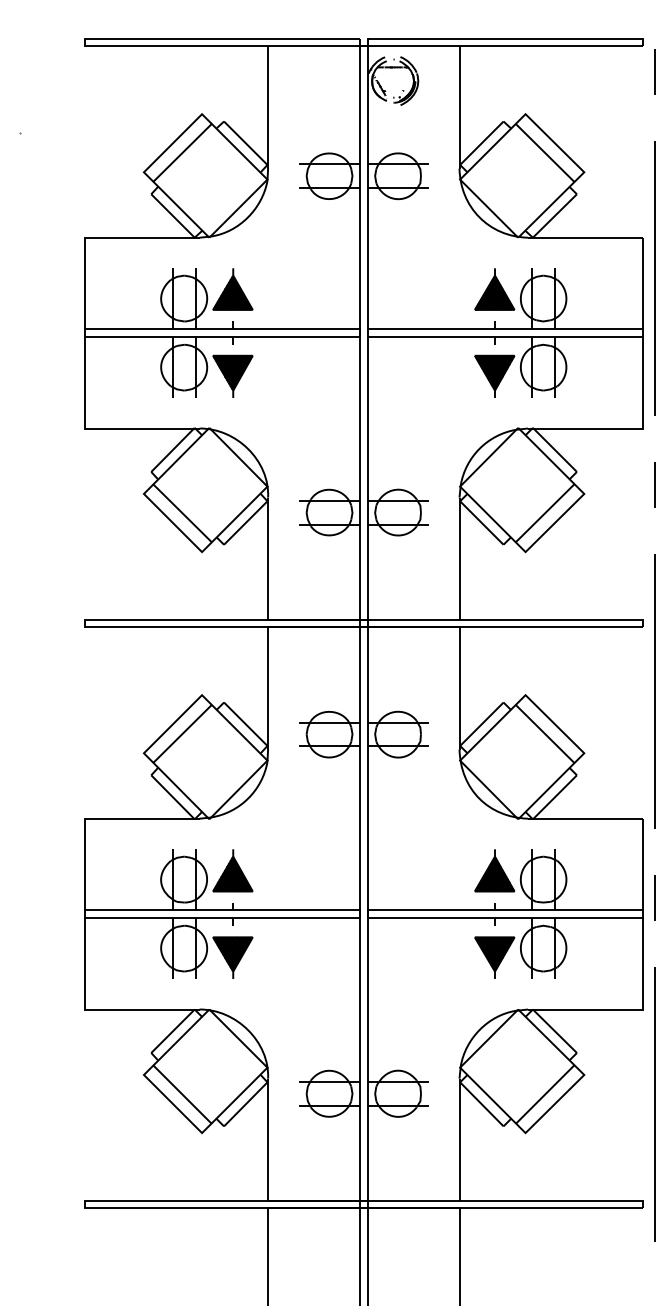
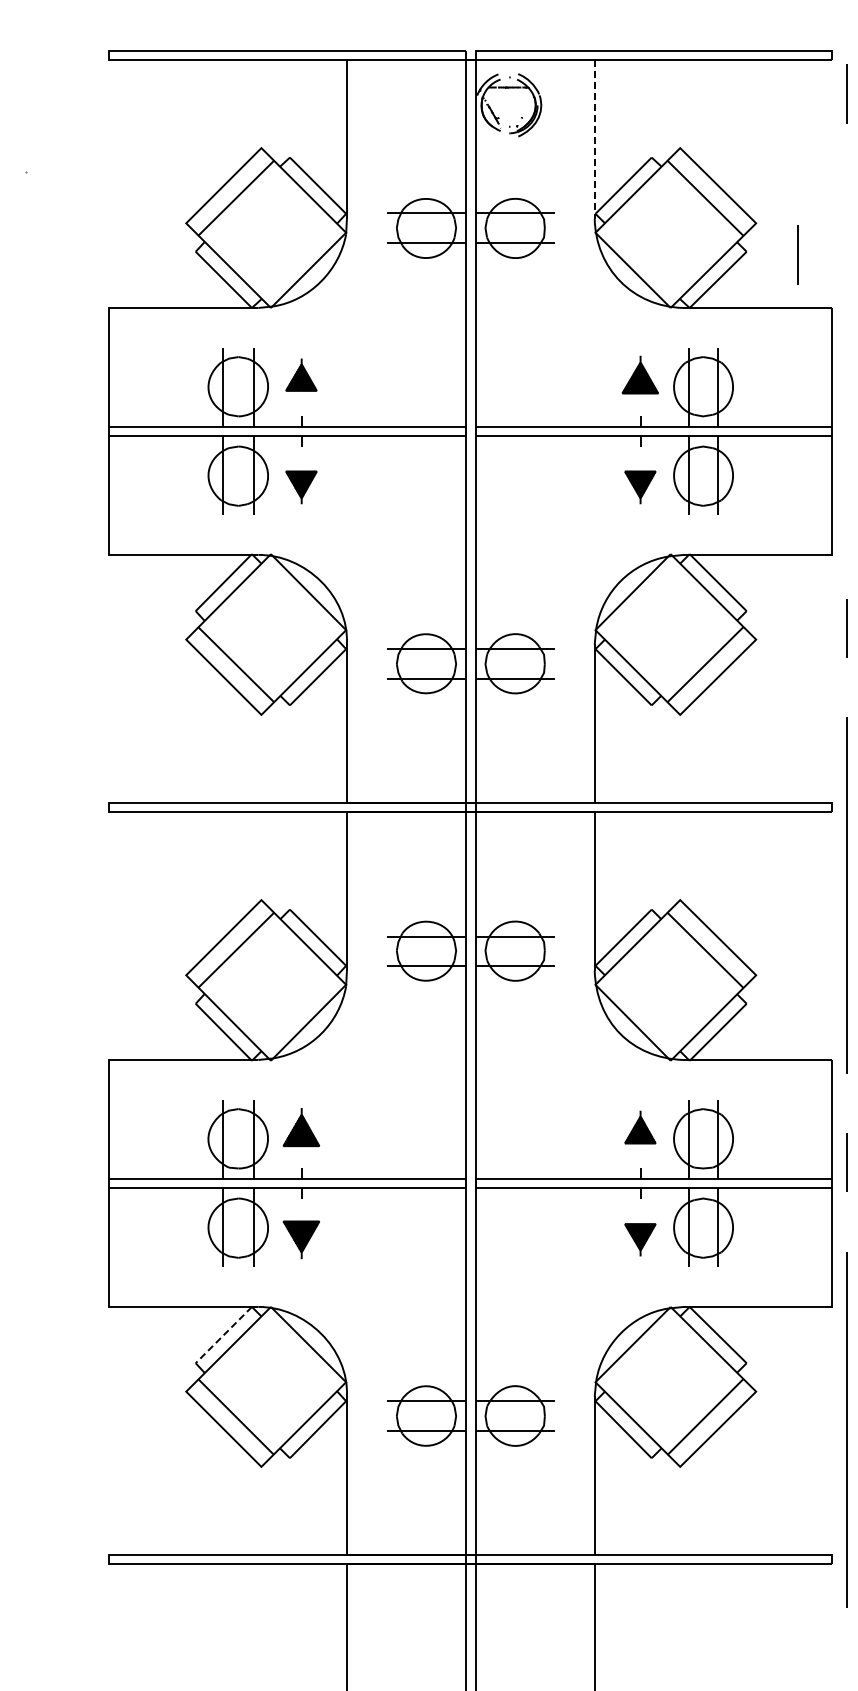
line: (459, 107) -> (594, 139), solid -> dashed
line: (616, 196) -> (797, 254), added
line: (654, 278) -> (846, 360), removed
part: (232, 289) -> (301, 374), size x0.6
part: (494, 289) -> (640, 374), size x0.7
part: (232, 376) -> (301, 487), size x0.6
part: (494, 376) -> (640, 487), size x0.6
part: (232, 870) -> (301, 1127), size x0.7
part: (494, 870) -> (640, 1127), size x0.6
part: (232, 957) -> (301, 1239), size x0.7
part: (494, 957) -> (640, 1239), size x0.6
line: (172, 1031) -> (223, 1335), solid -> dashed

